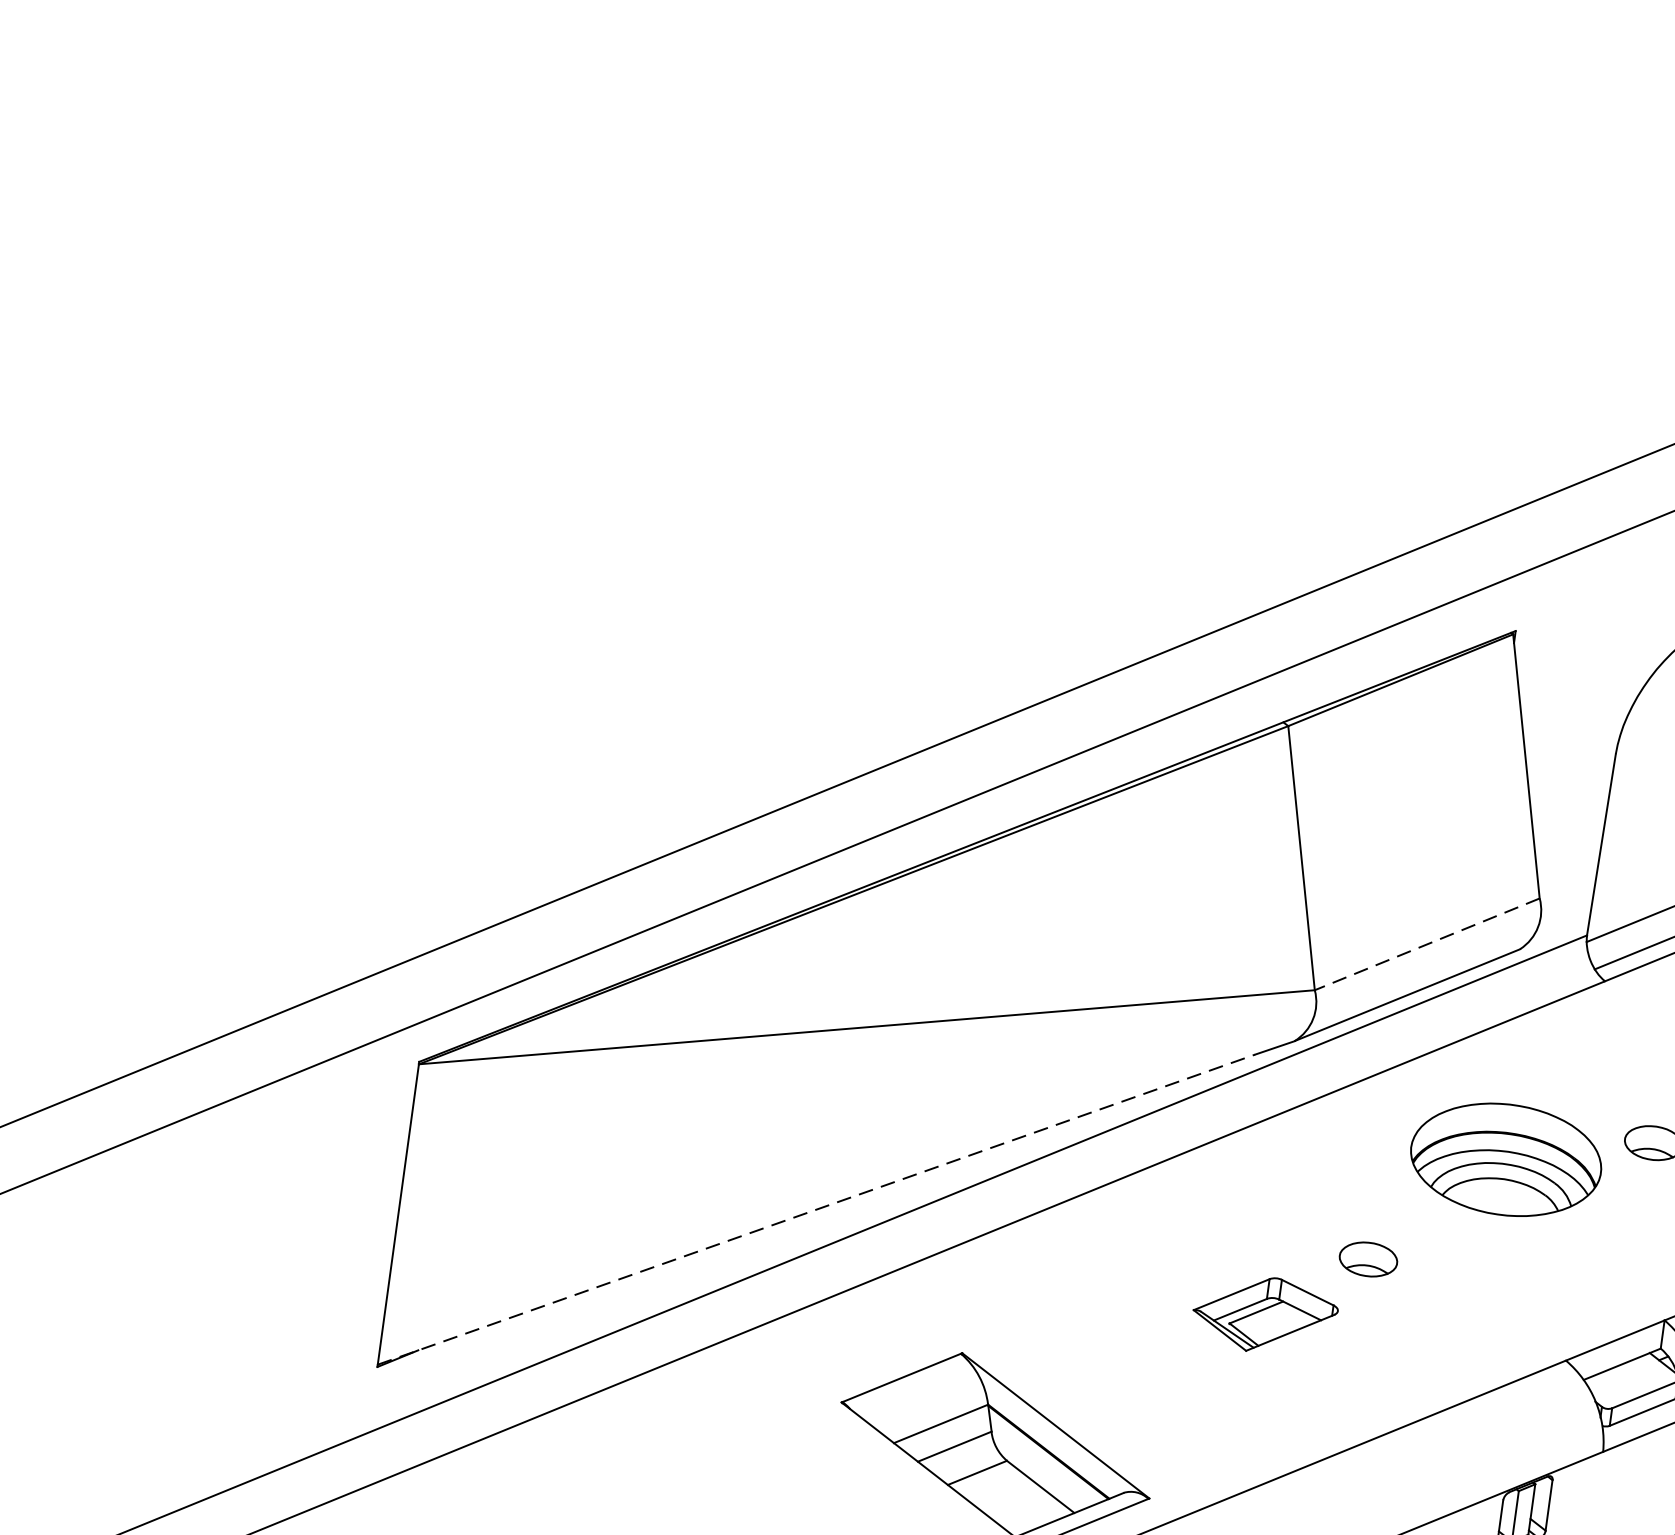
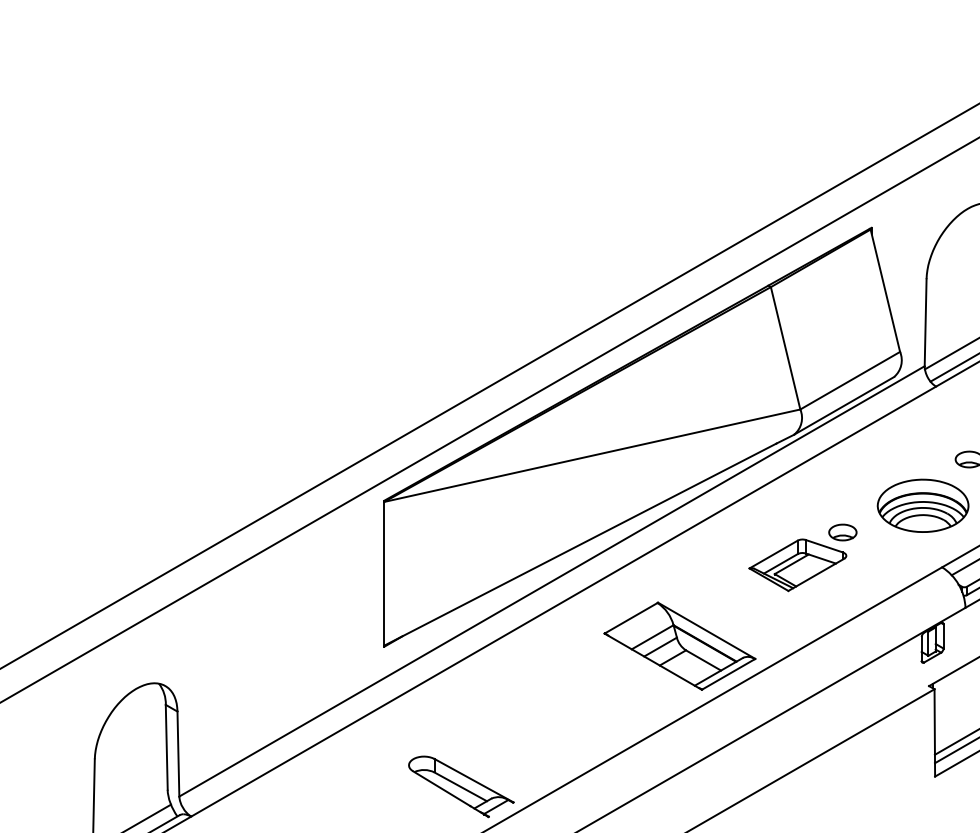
line: (1427, 943) -> (850, 380), dashed -> solid
part: (1504, 1158) -> (922, 505), moved
line: (816, 1209) -> (580, 544), dashed -> solid
part: (1264, 1315) -> (797, 565), size x1.43

